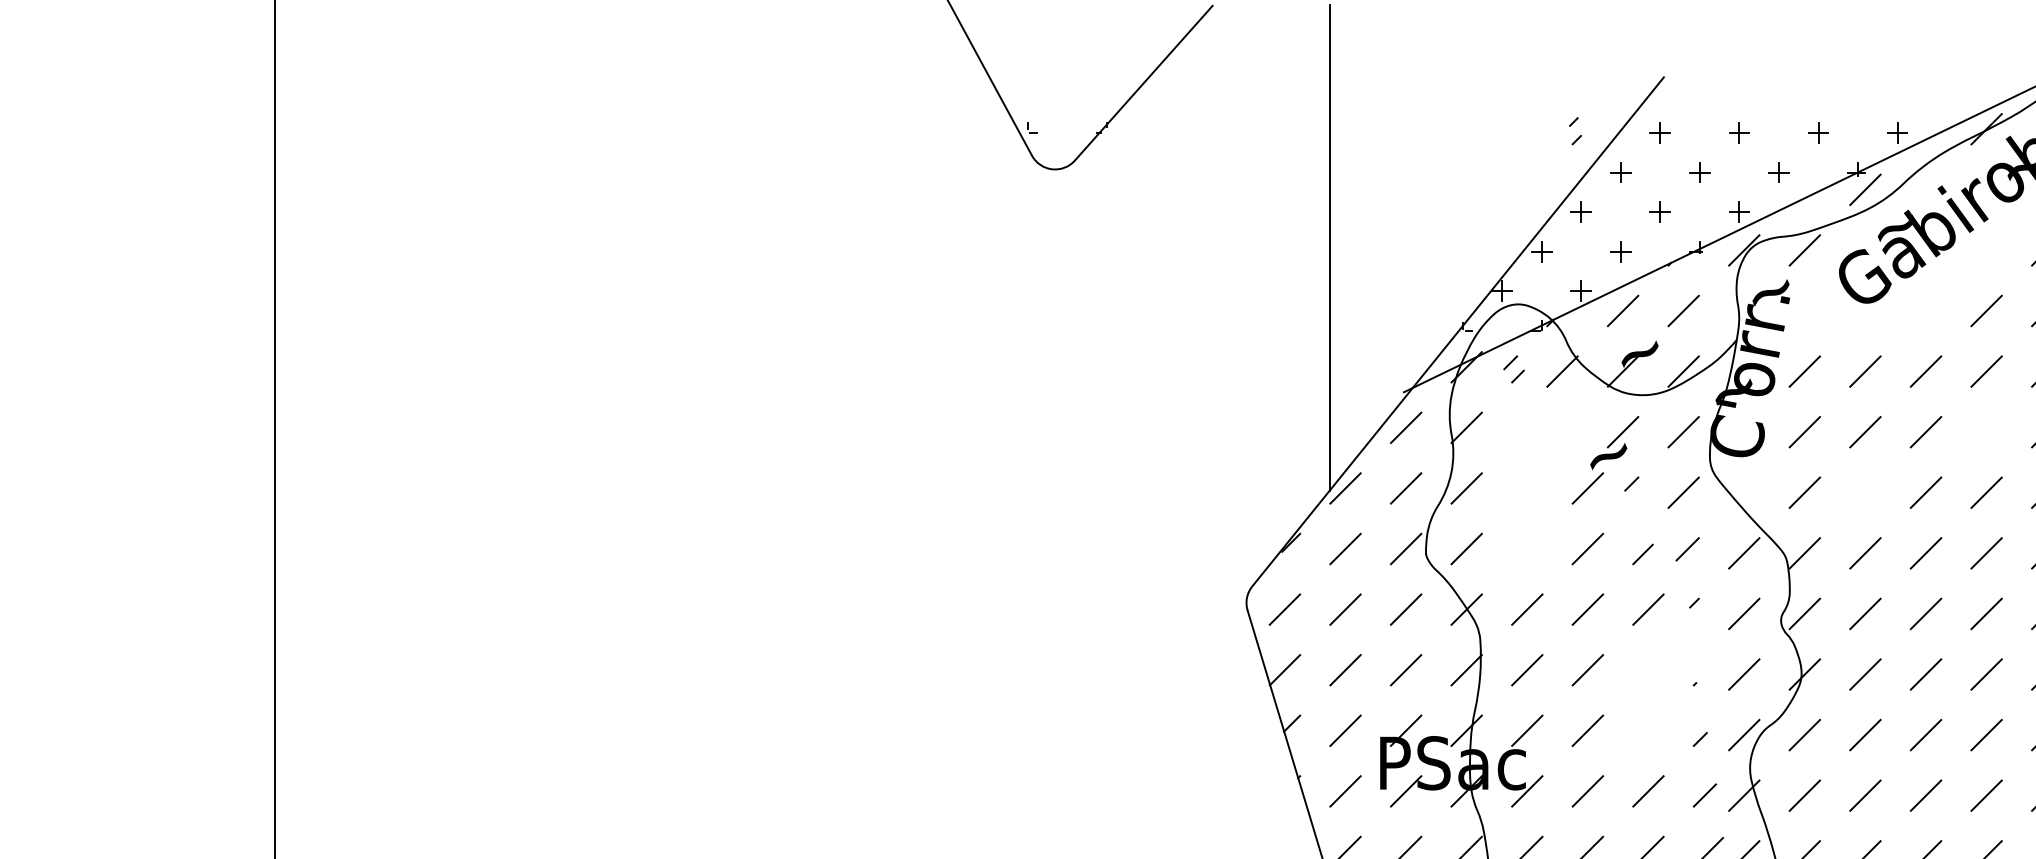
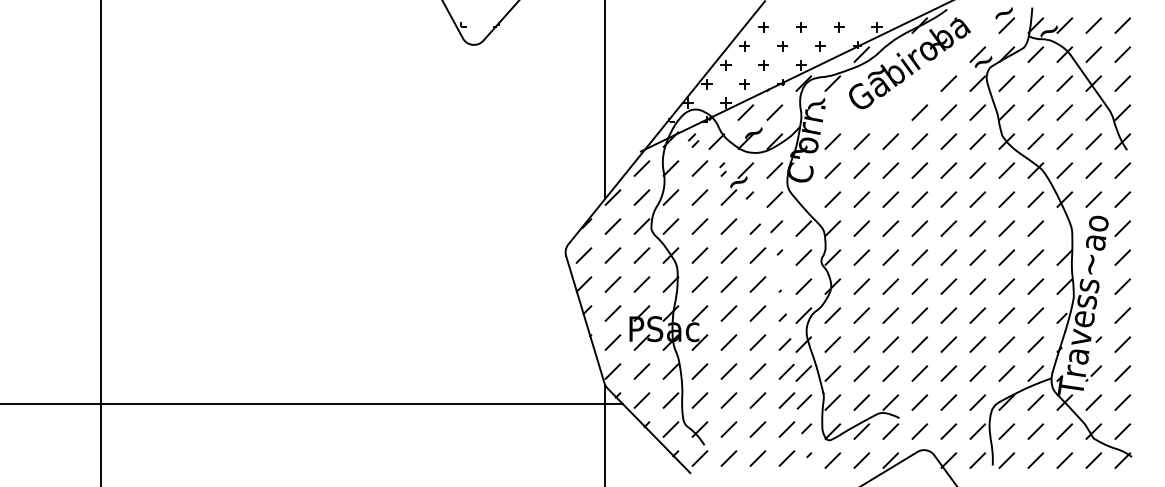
part: (1574, 130) -> (722, 169), moved
line: (1526, 427) -> (699, 168), added
line: (1985, 431) -> (919, 170), added
line: (1526, 488) -> (699, 197), added
line: (1864, 492) -> (861, 199), added
line: (1526, 548) -> (699, 226), added
line: (1647, 670) -> (757, 284), added
line: (1647, 730) -> (757, 313), added

